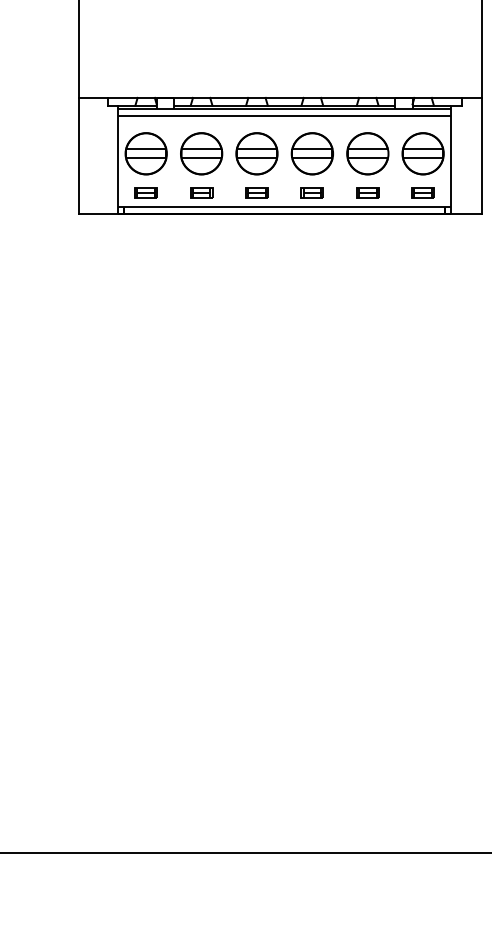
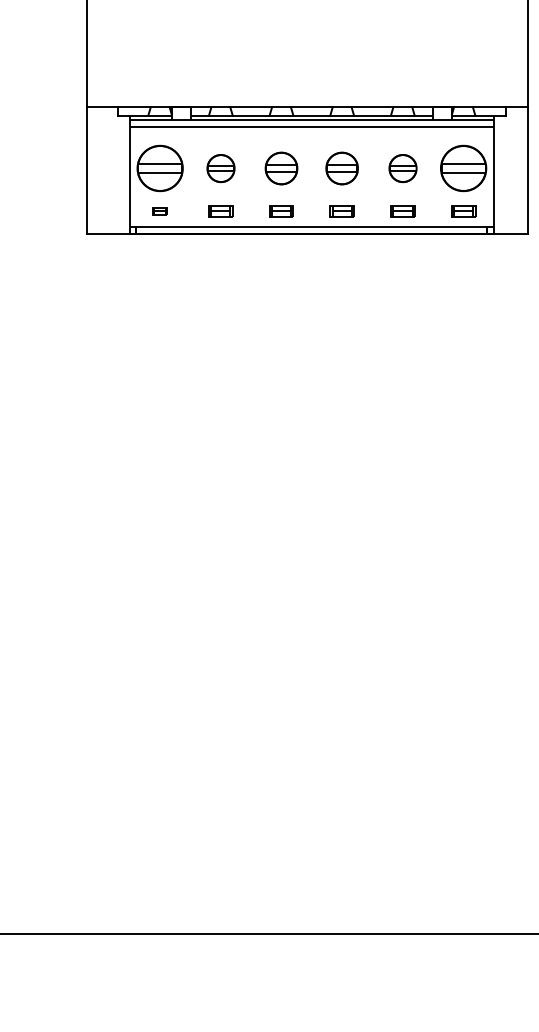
part: (201, 153) -> (220, 168), size x0.6
part: (256, 153) -> (281, 168), size x0.7
part: (311, 153) -> (341, 168), size x0.7
part: (367, 153) -> (402, 168), size x0.6
part: (145, 192) -> (159, 210), size x0.6

